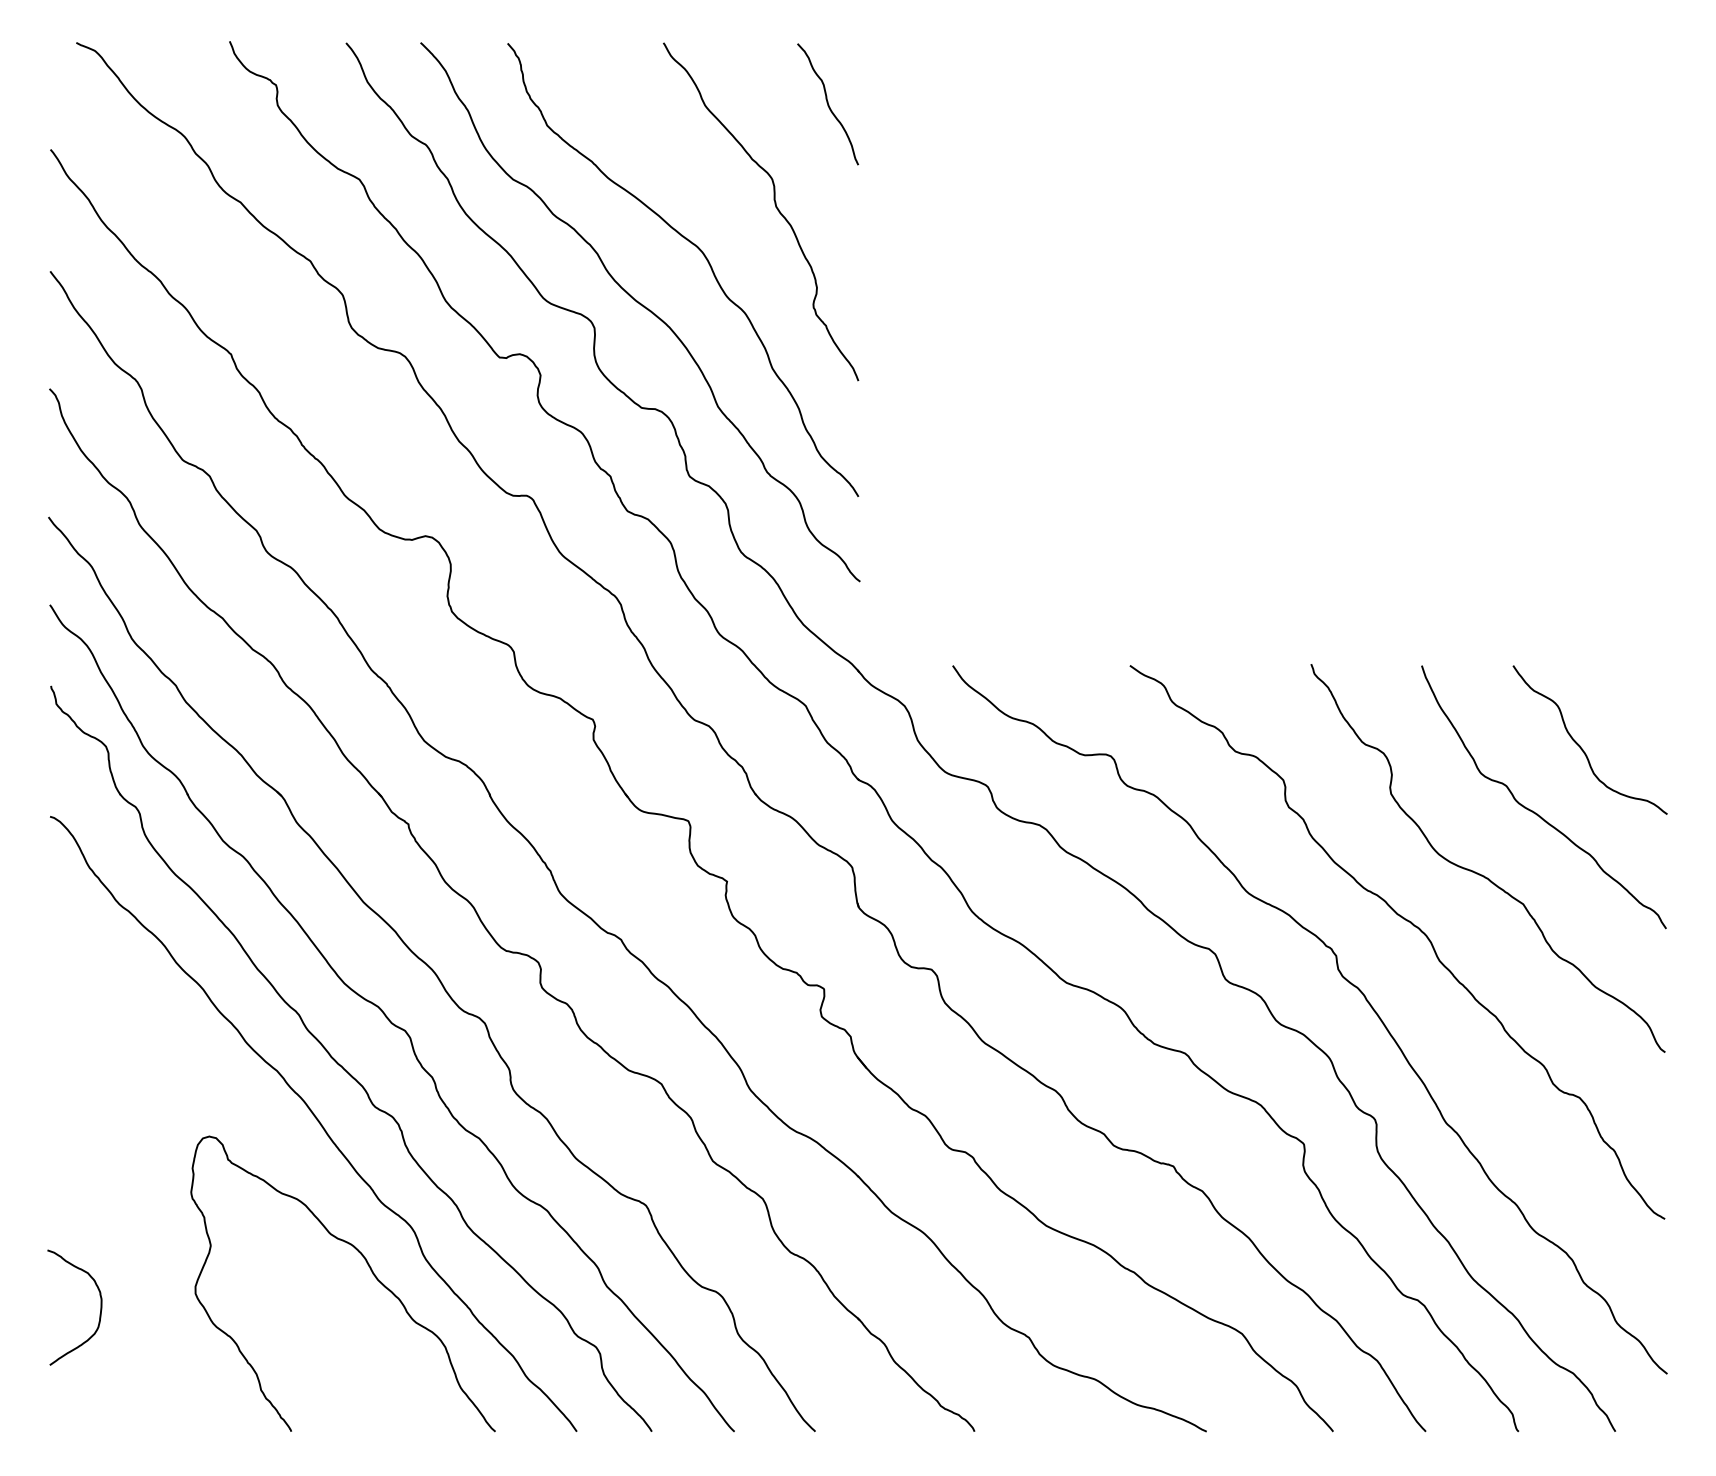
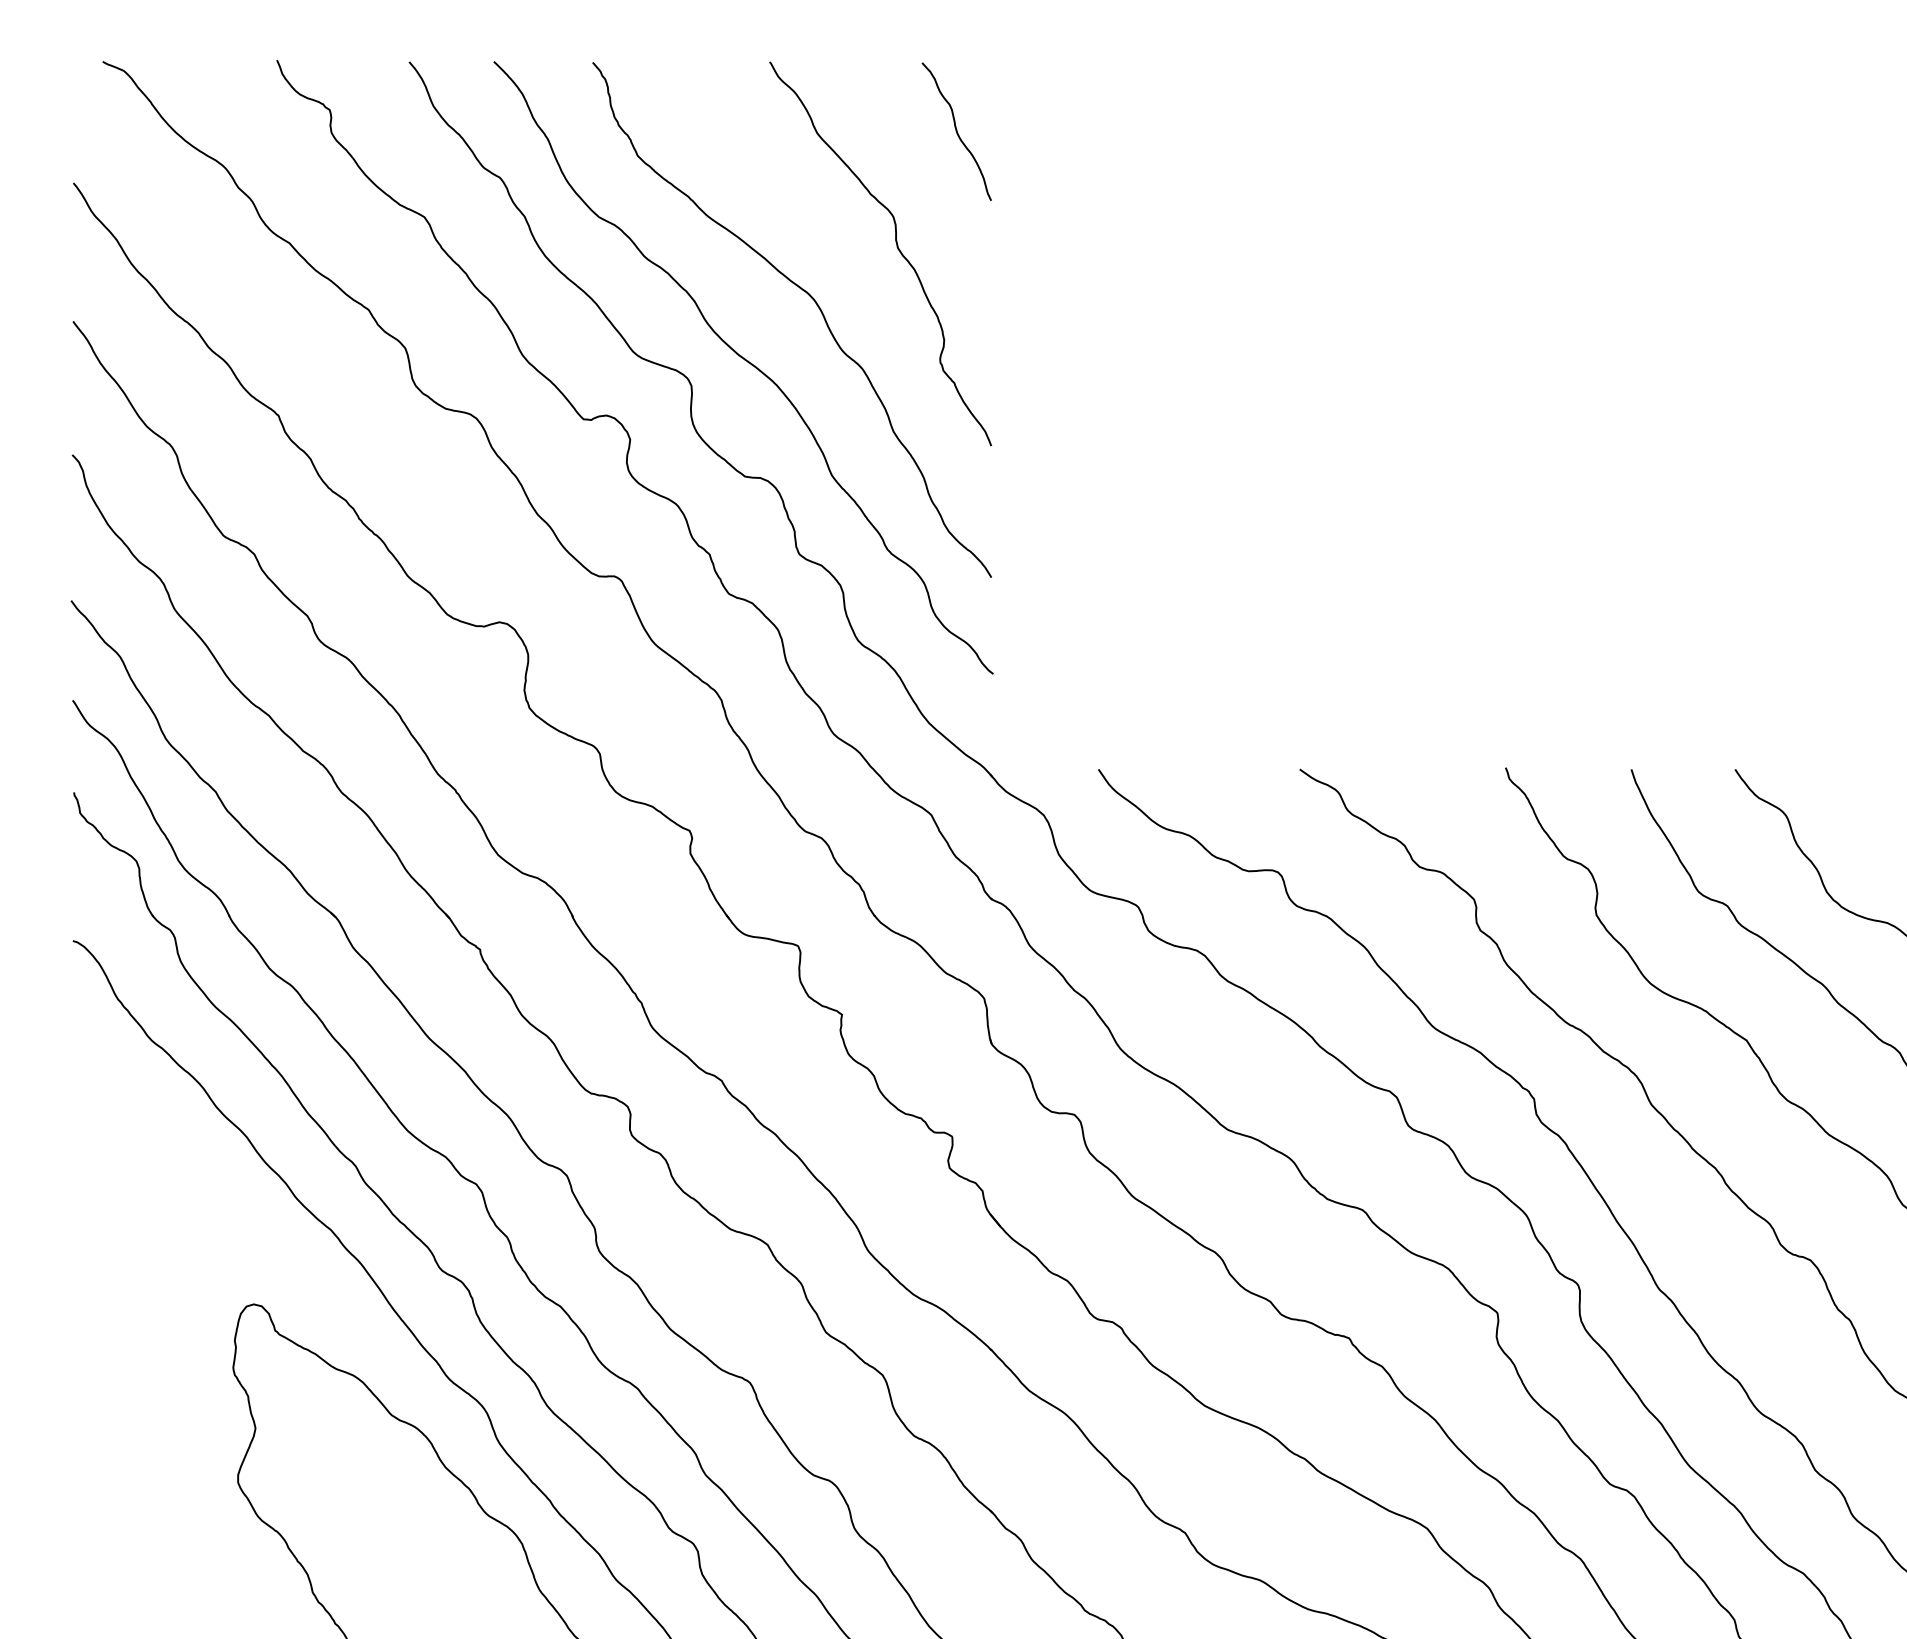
curve: (99, 1314) -> (129, 1506), removed

